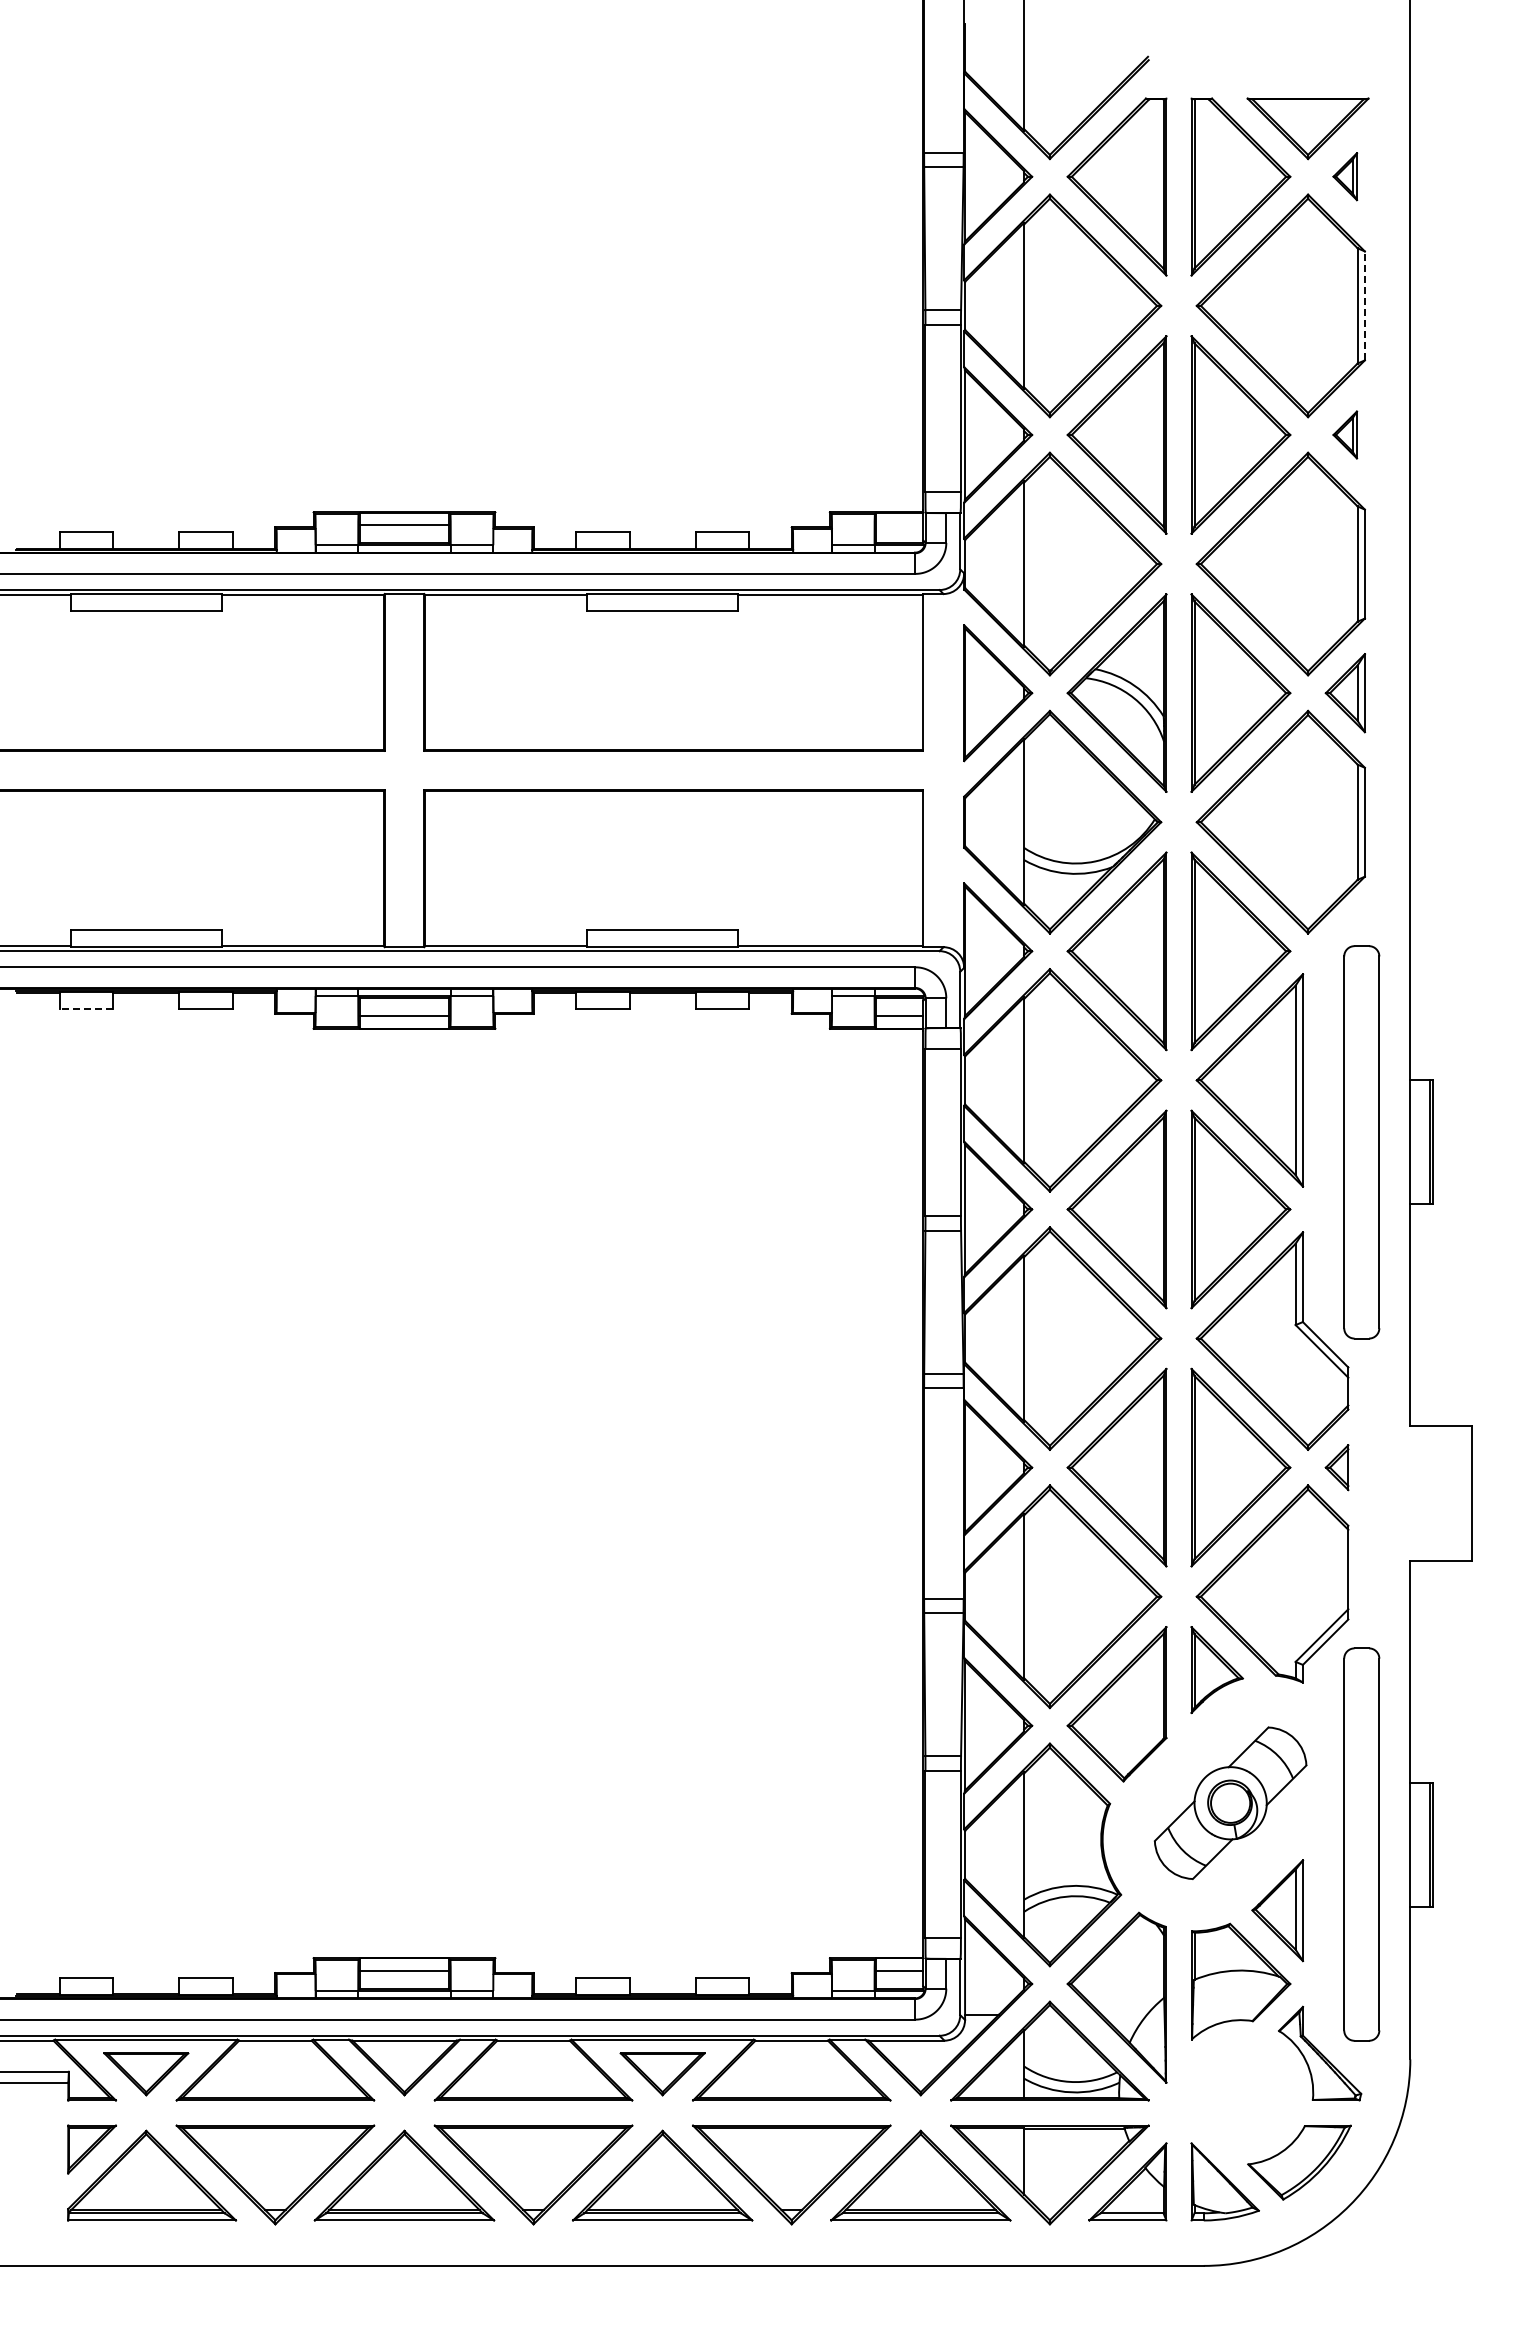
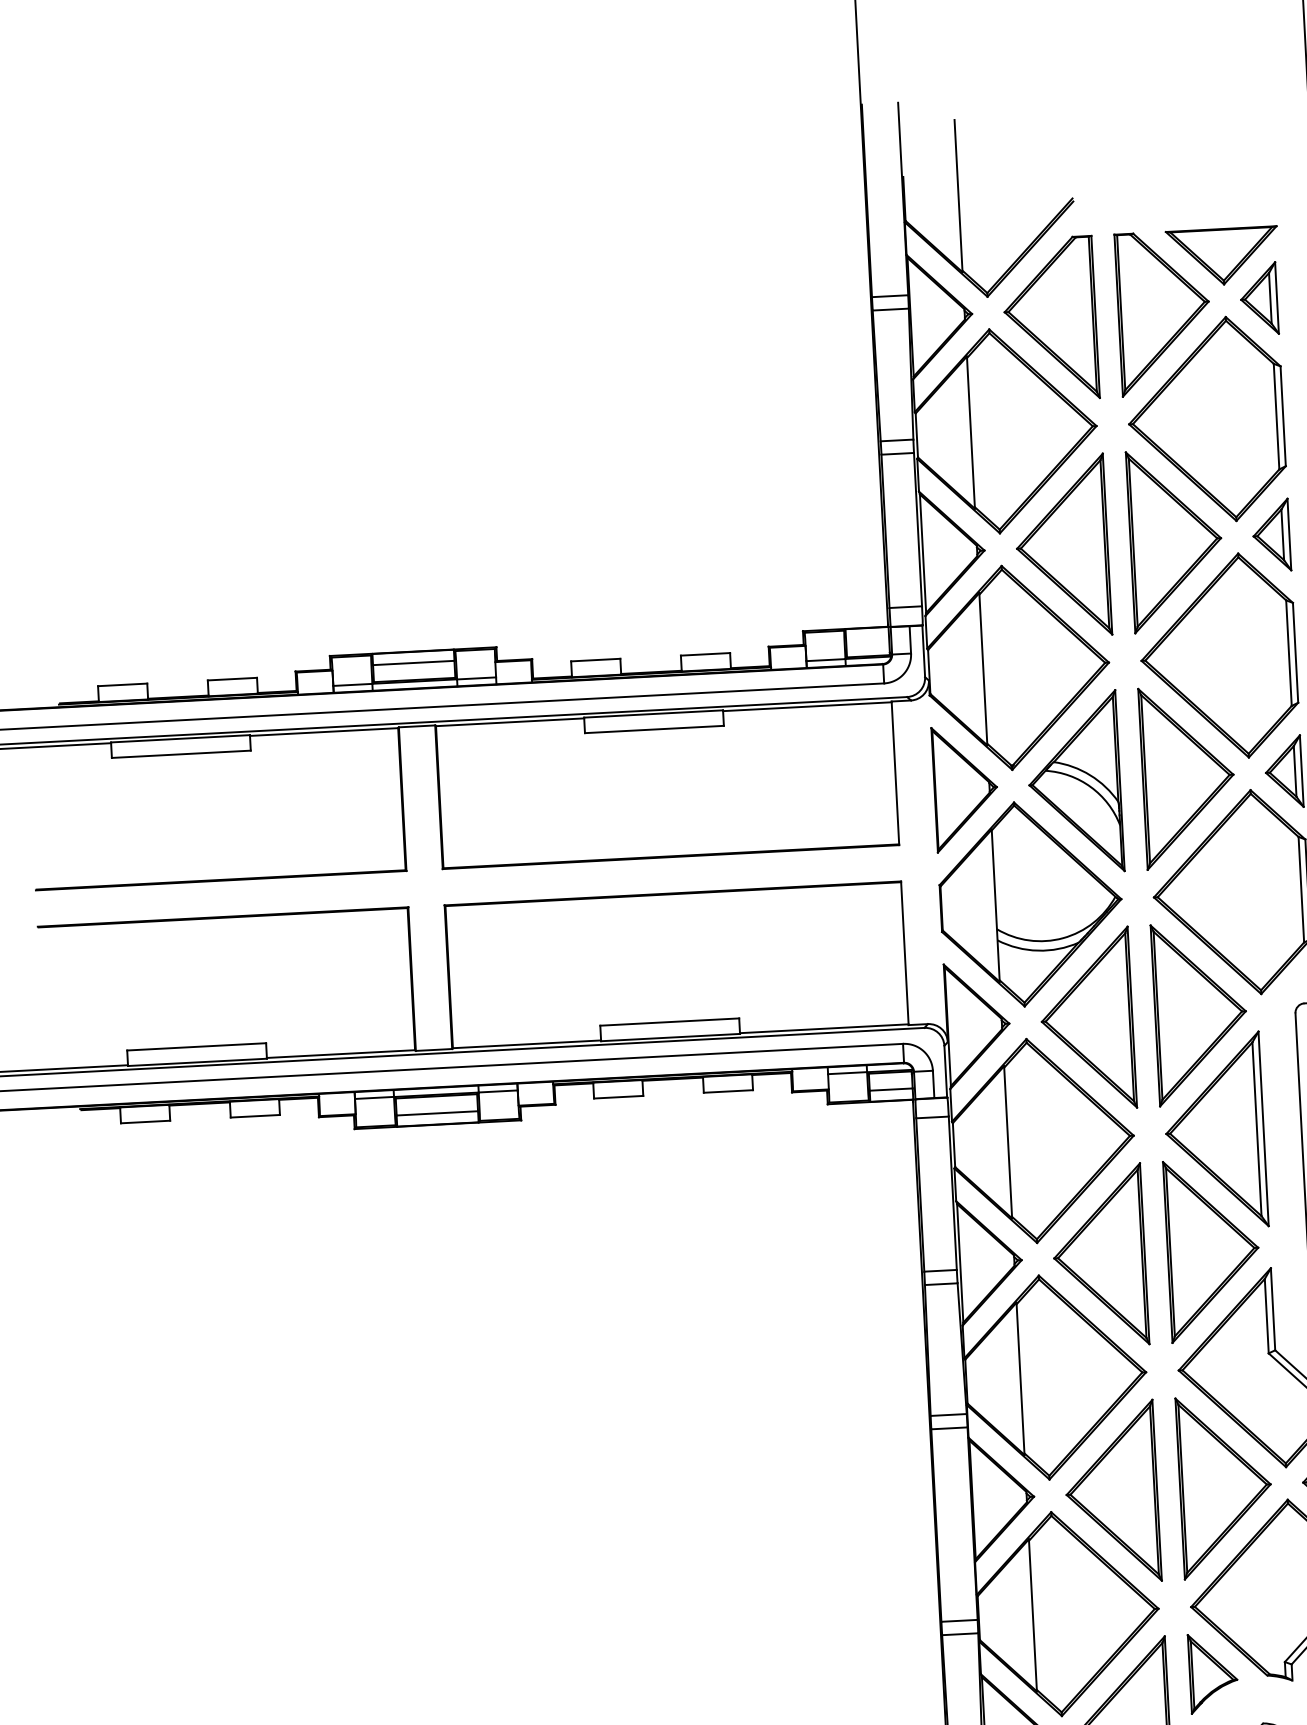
part: (1344, 176) -> (1258, 298), size x1.67
line: (1364, 305) -> (1282, 415), dashed -> solid
part: (1344, 434) -> (1270, 535), size x1.67
line: (86, 1009) -> (145, 1122), dashed -> solid

